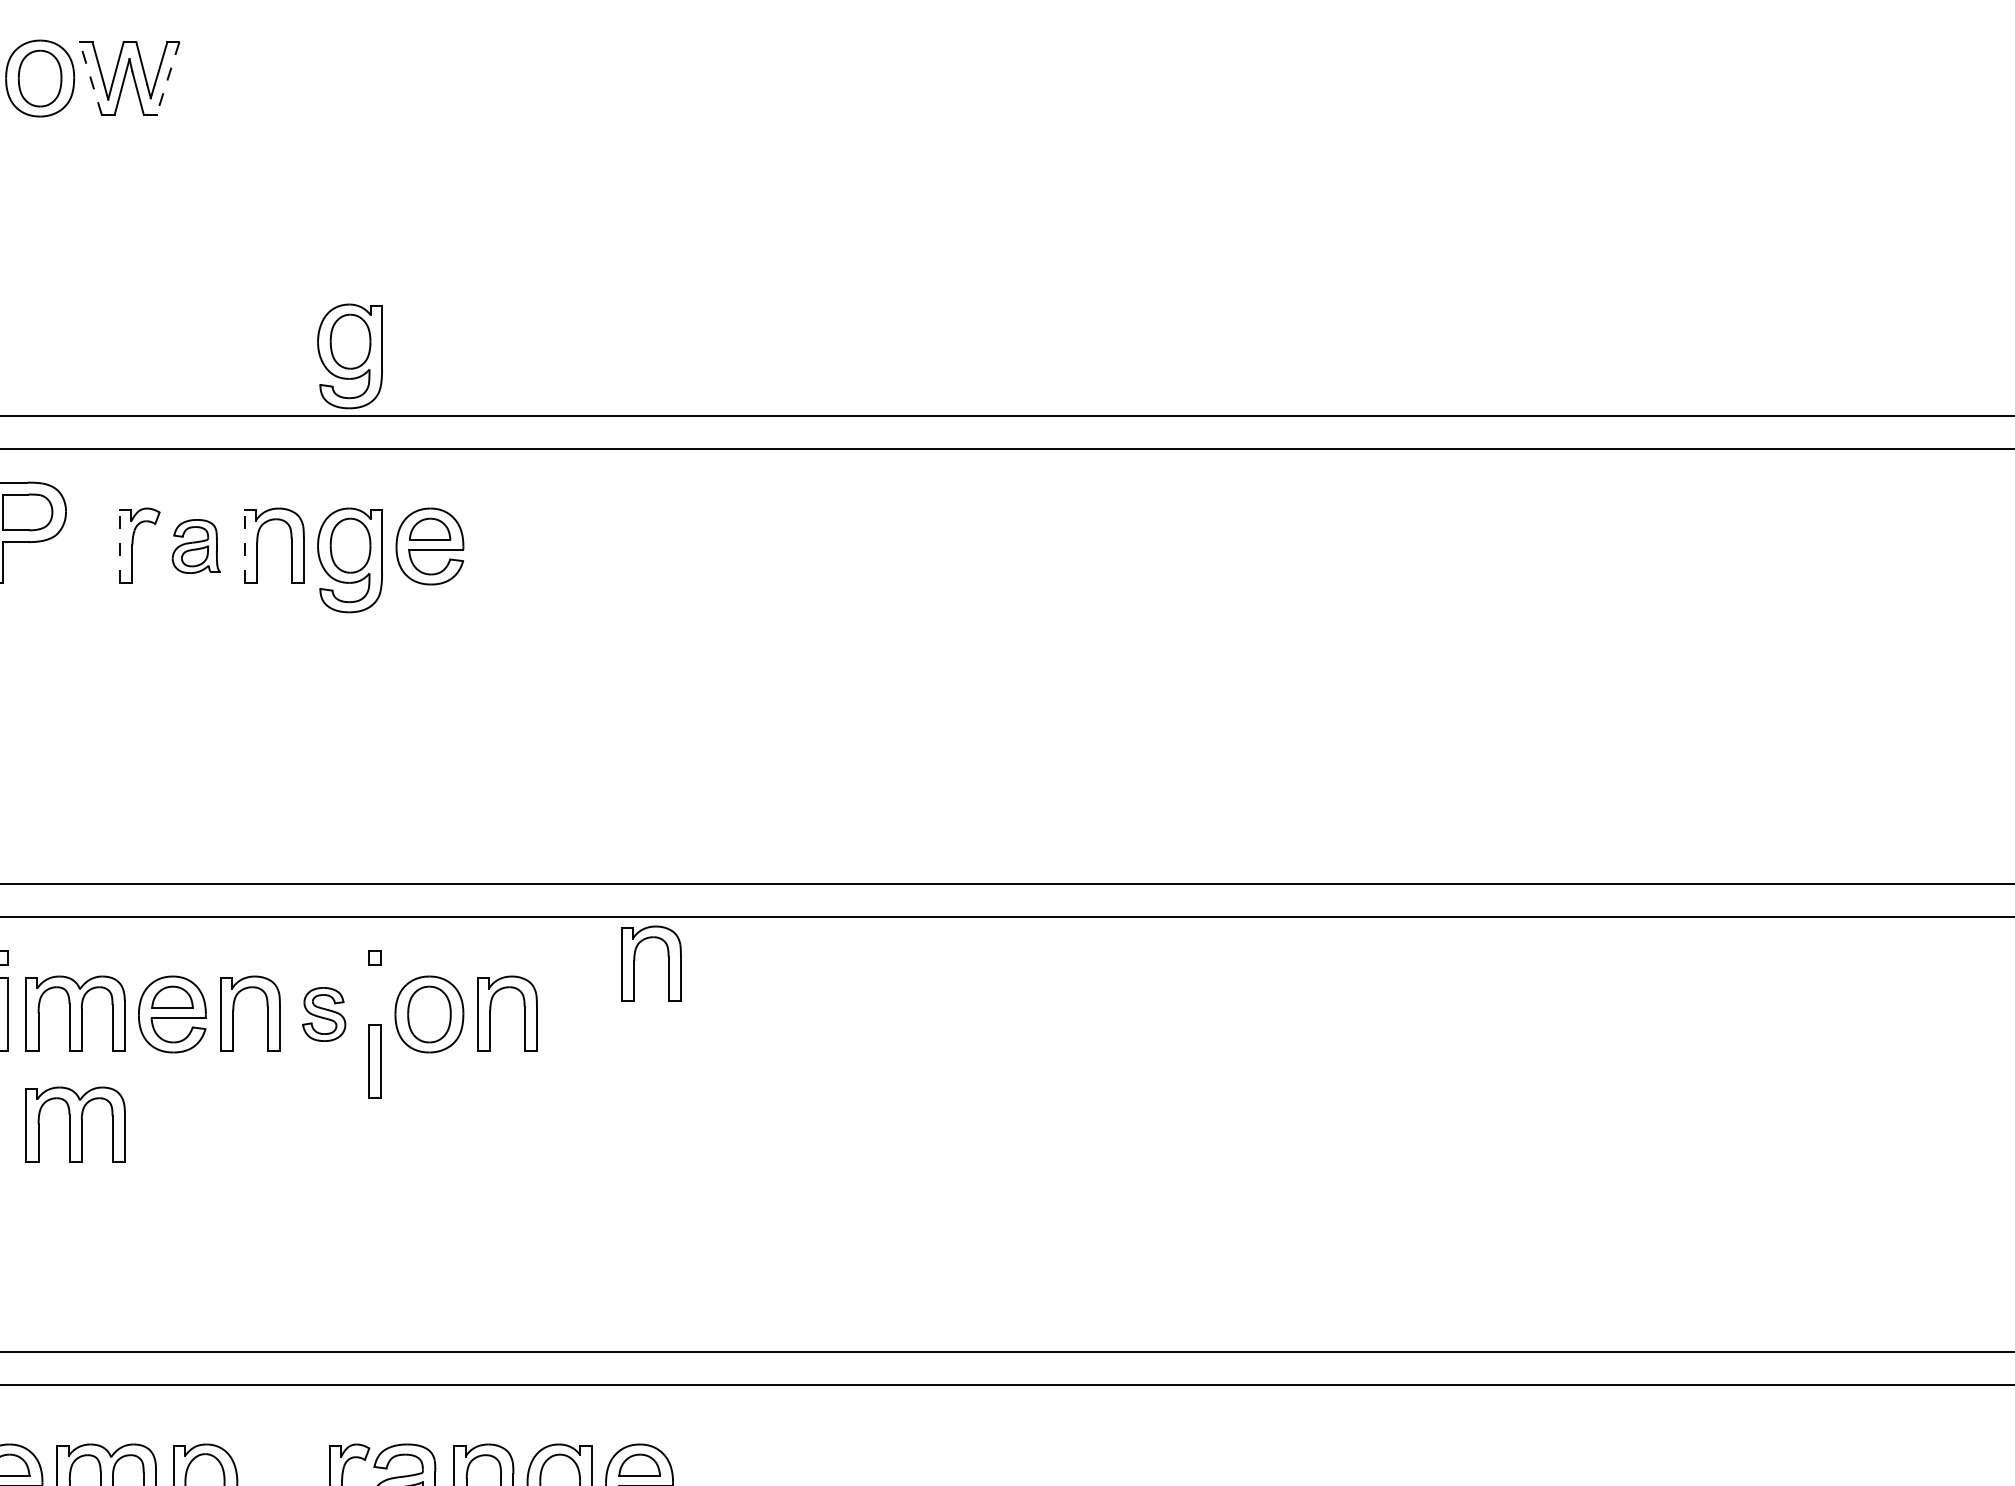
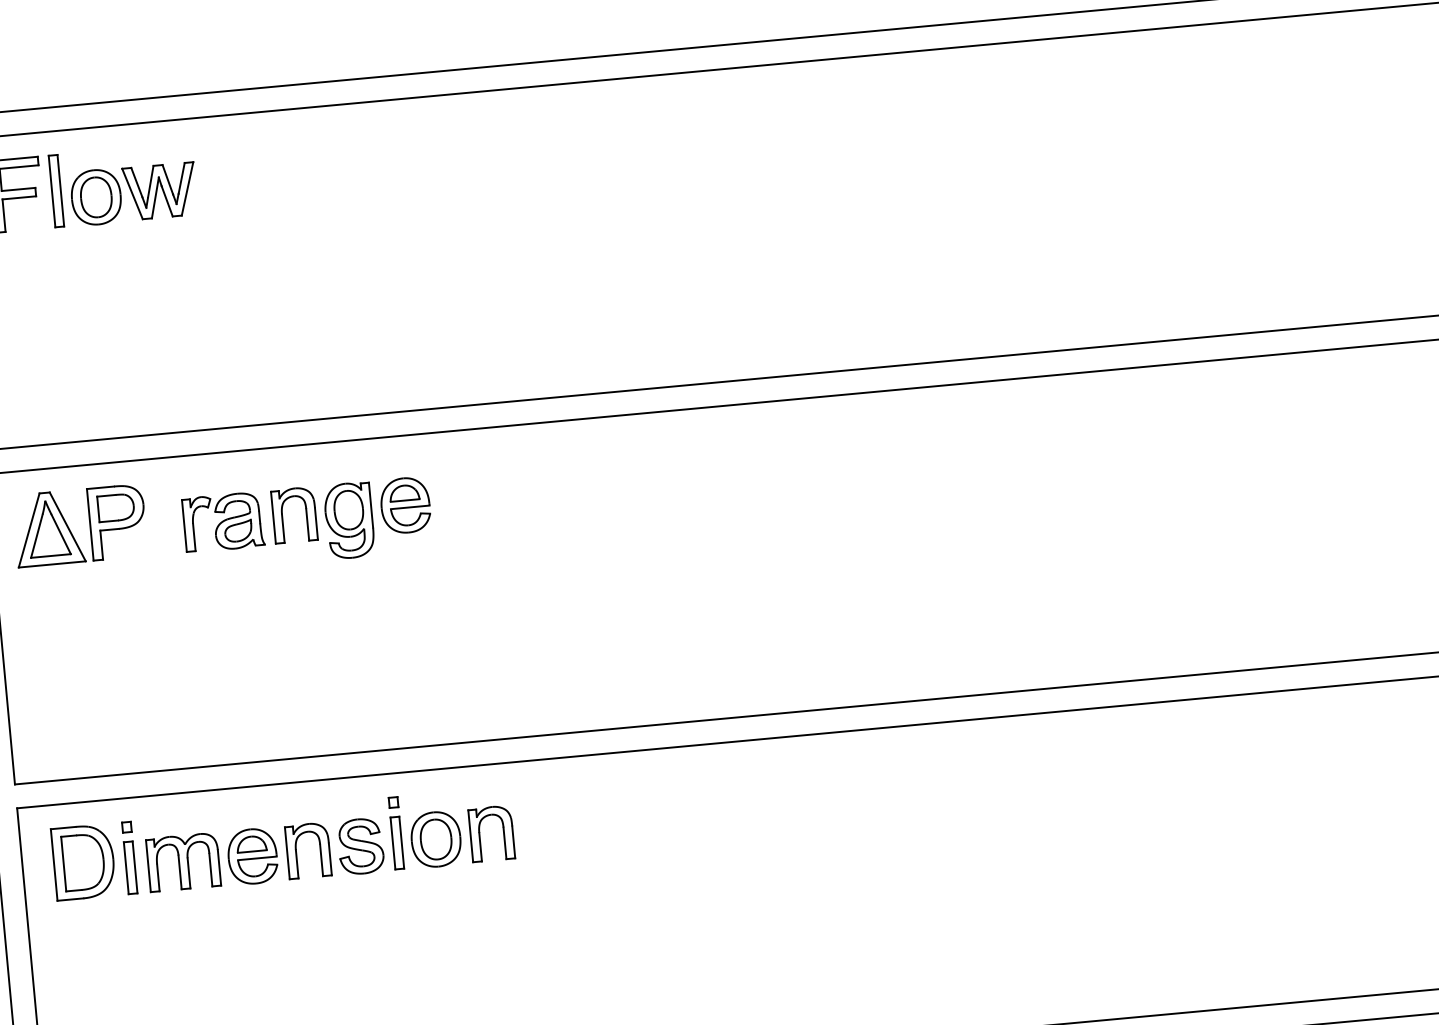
line: (90, 78) -> (132, 193), dashed -> solid
line: (167, 79) -> (187, 189), dashed -> solid
part: (349, 356) -> (335, 375), removed
line: (120, 546) -> (184, 525), dashed -> solid
part: (195, 546) -> (238, 520), size x1.43
line: (244, 546) -> (273, 517), dashed -> solid
part: (635, 960) -> (579, 787), removed
part: (324, 1014) -> (361, 846), size x1.43
part: (374, 1061) -> (396, 843), moved
part: (75, 1124) -> (190, 941), removed

